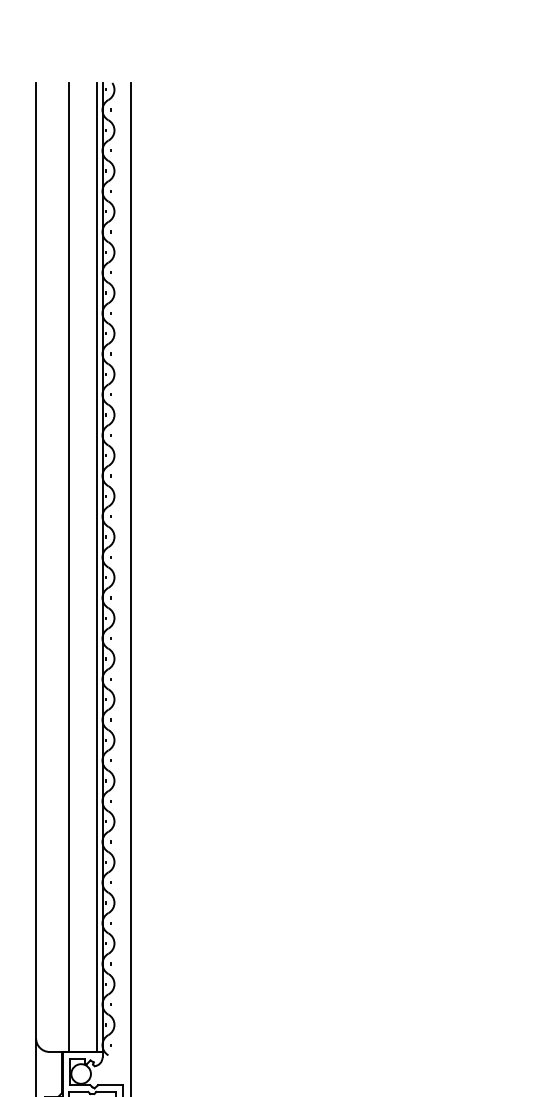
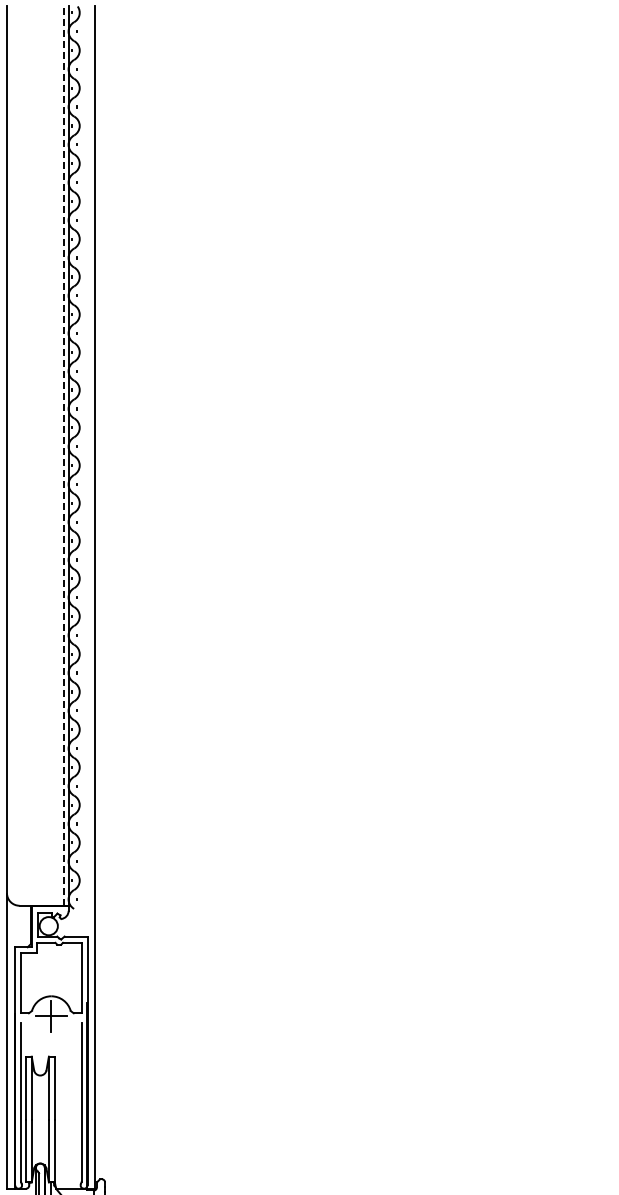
line: (68, 566) -> (37, 455), removed
line: (97, 567) -> (63, 456), solid -> dashed

